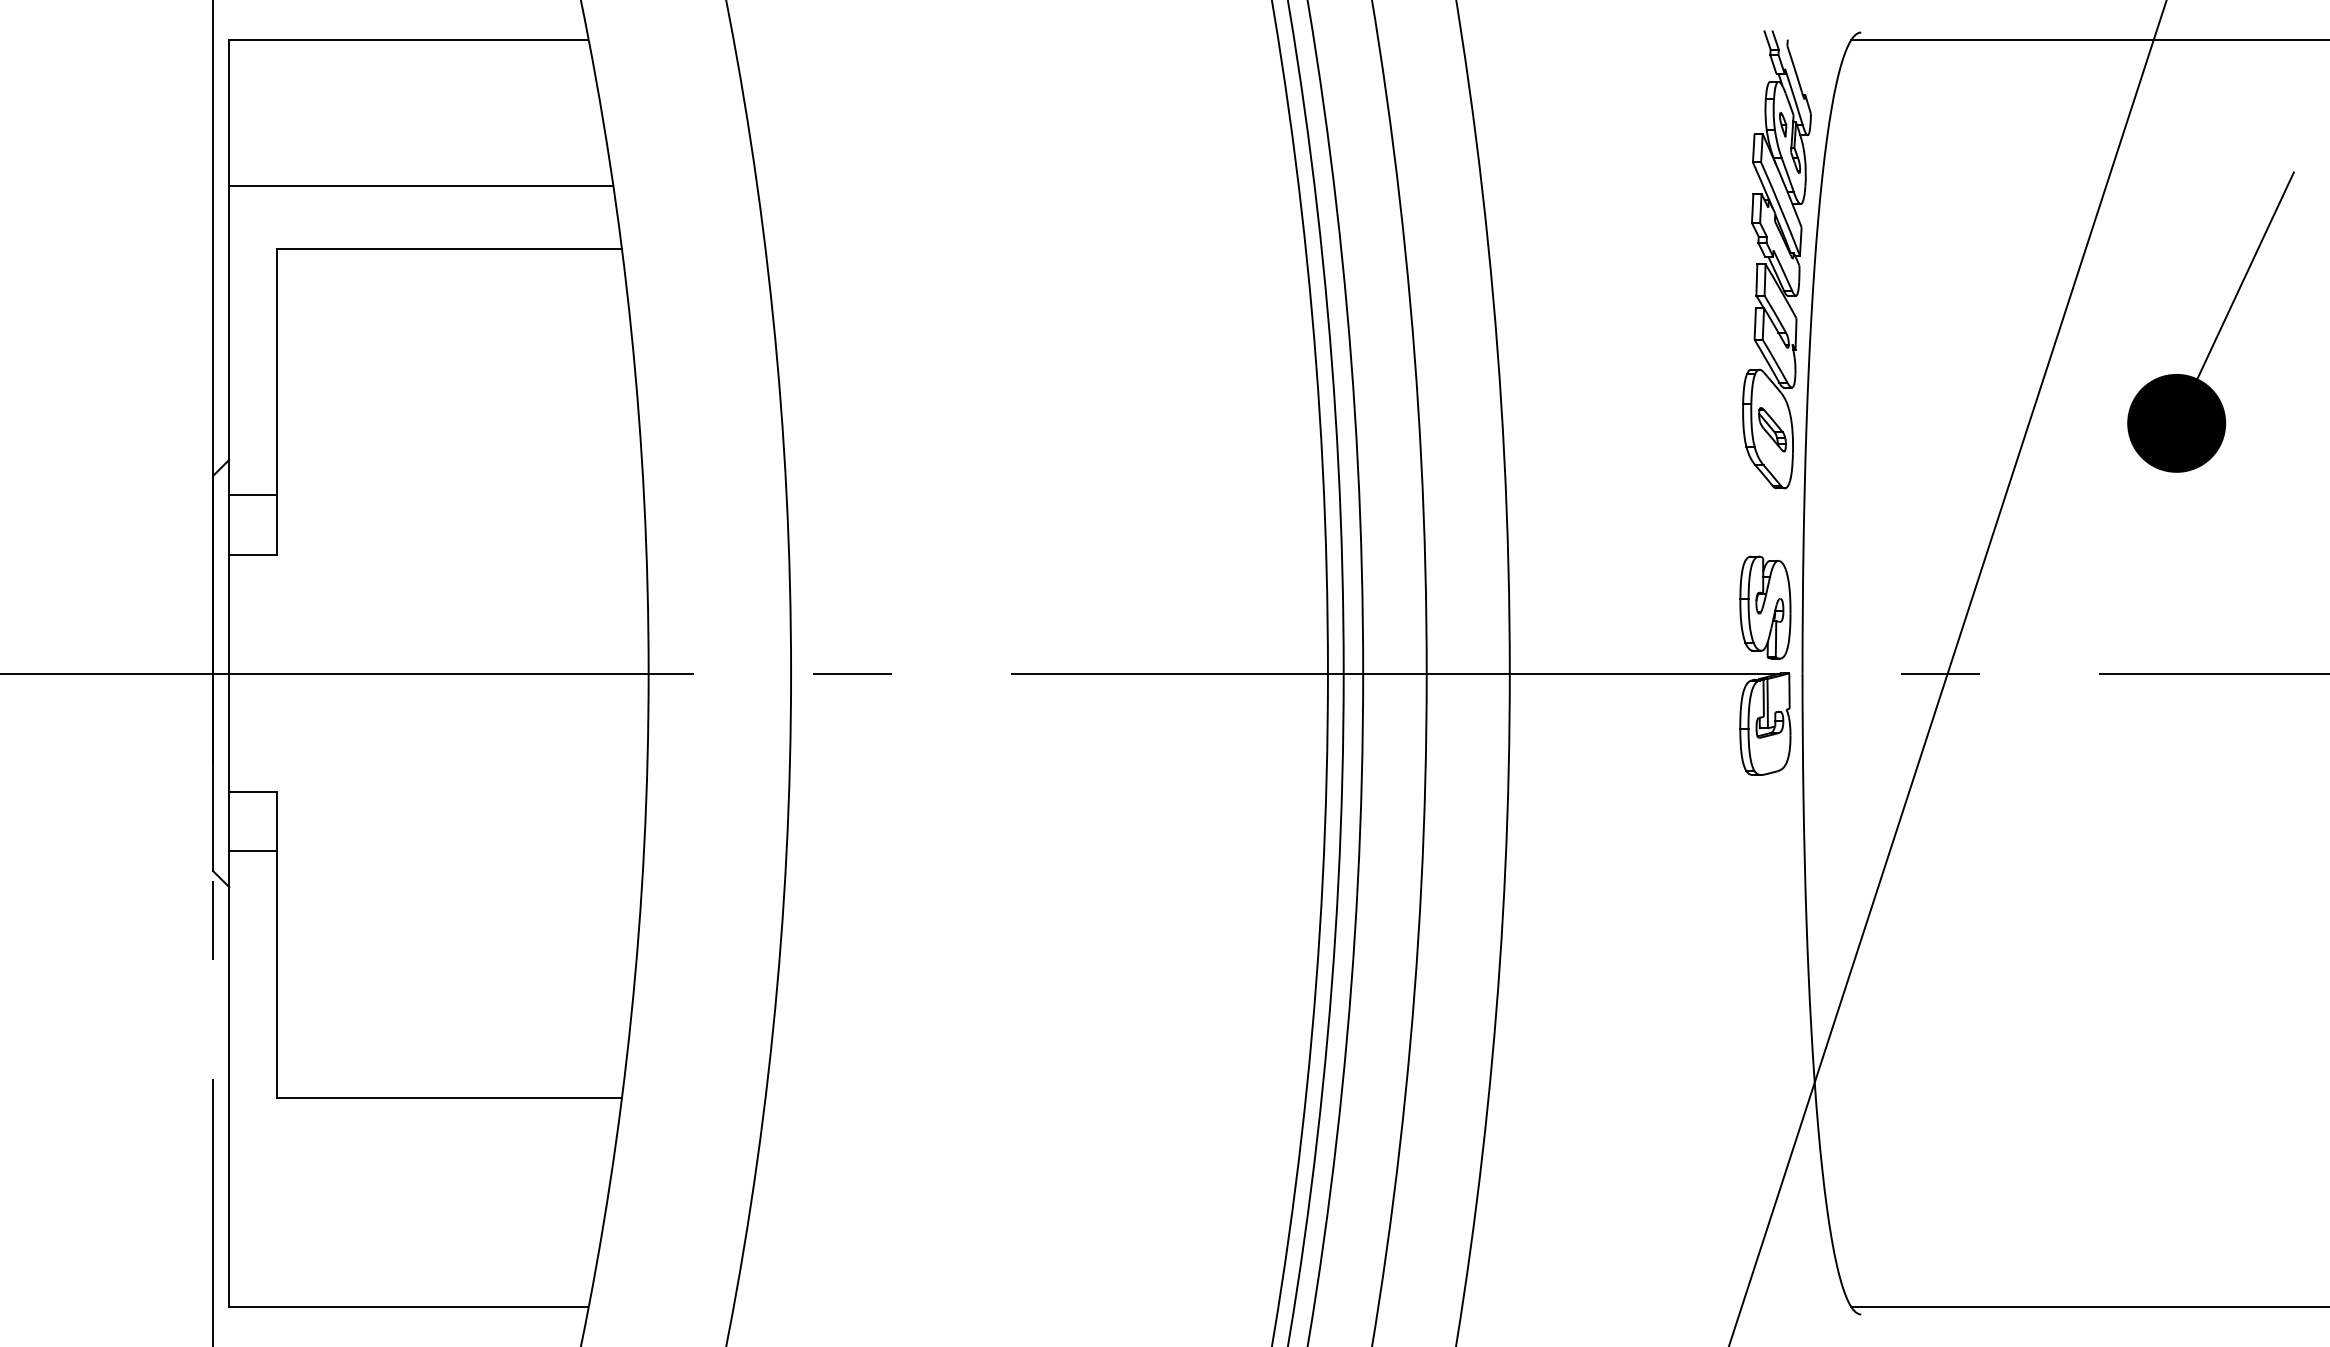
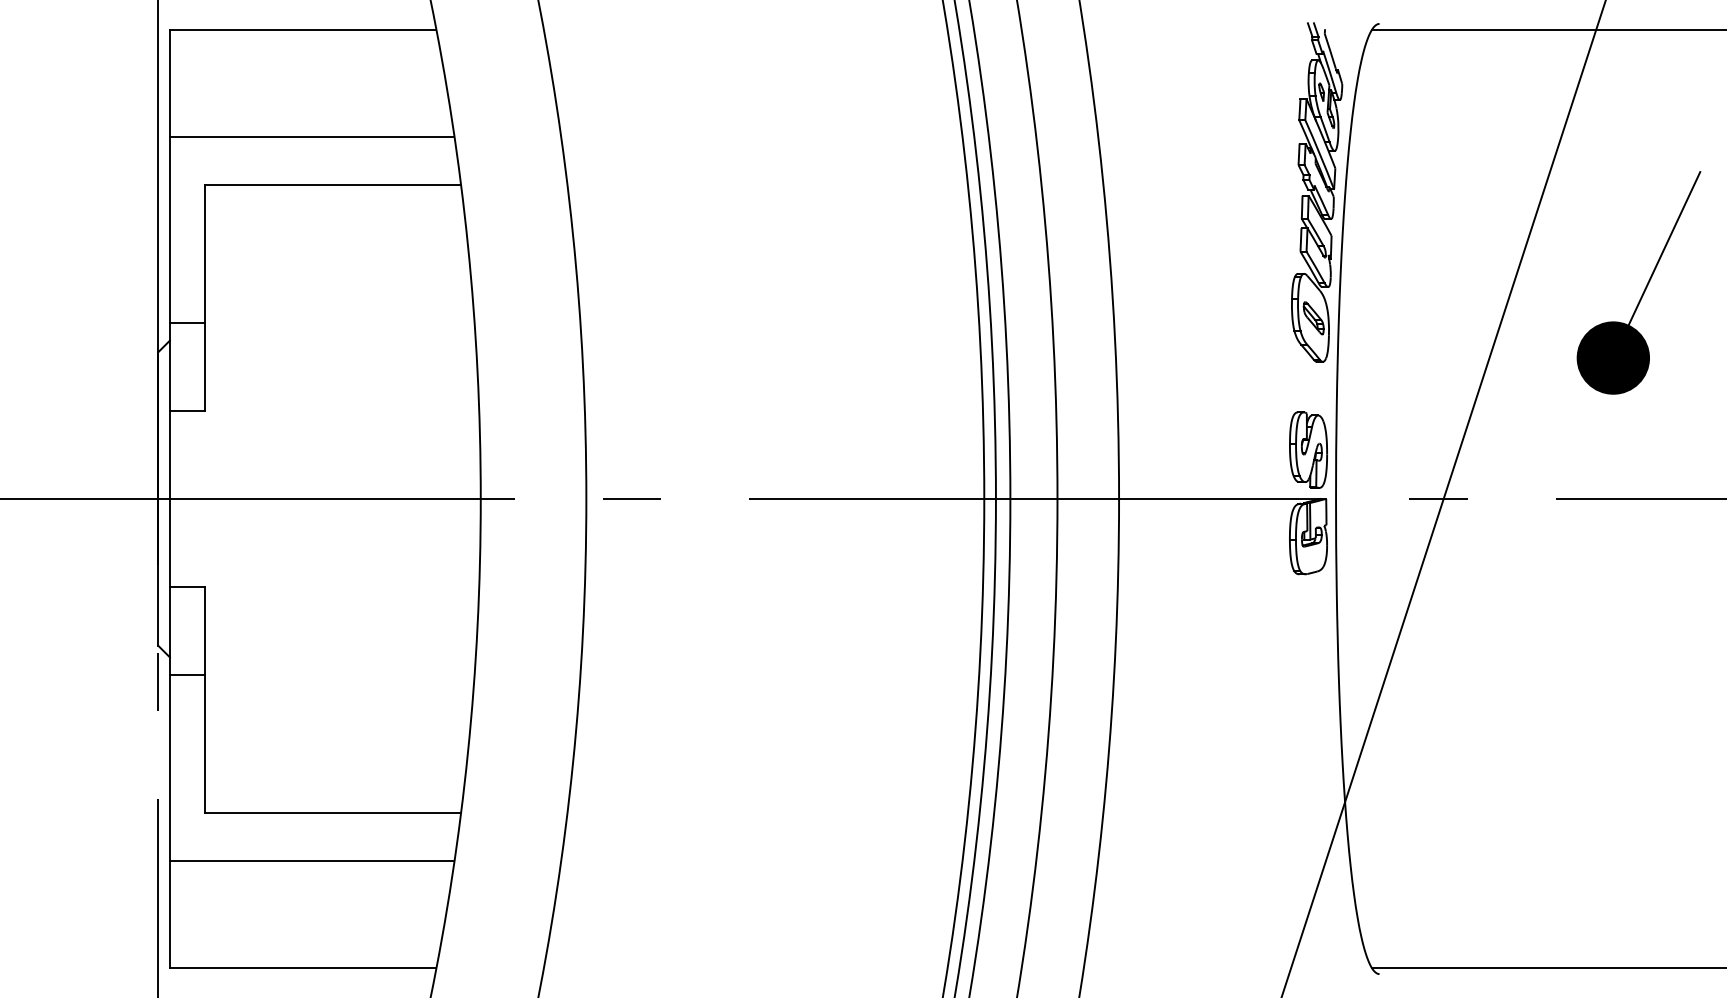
part: (2220, 326) -> (1645, 286), moved
line: (252, 495) -> (187, 323), moved
line: (252, 850) -> (187, 674), moved
line: (420, 1161) -> (311, 860), added

